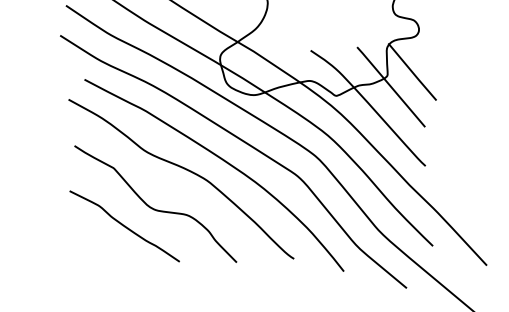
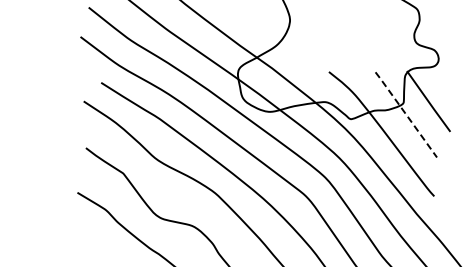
line: (391, 86) -> (406, 114), solid -> dashed

